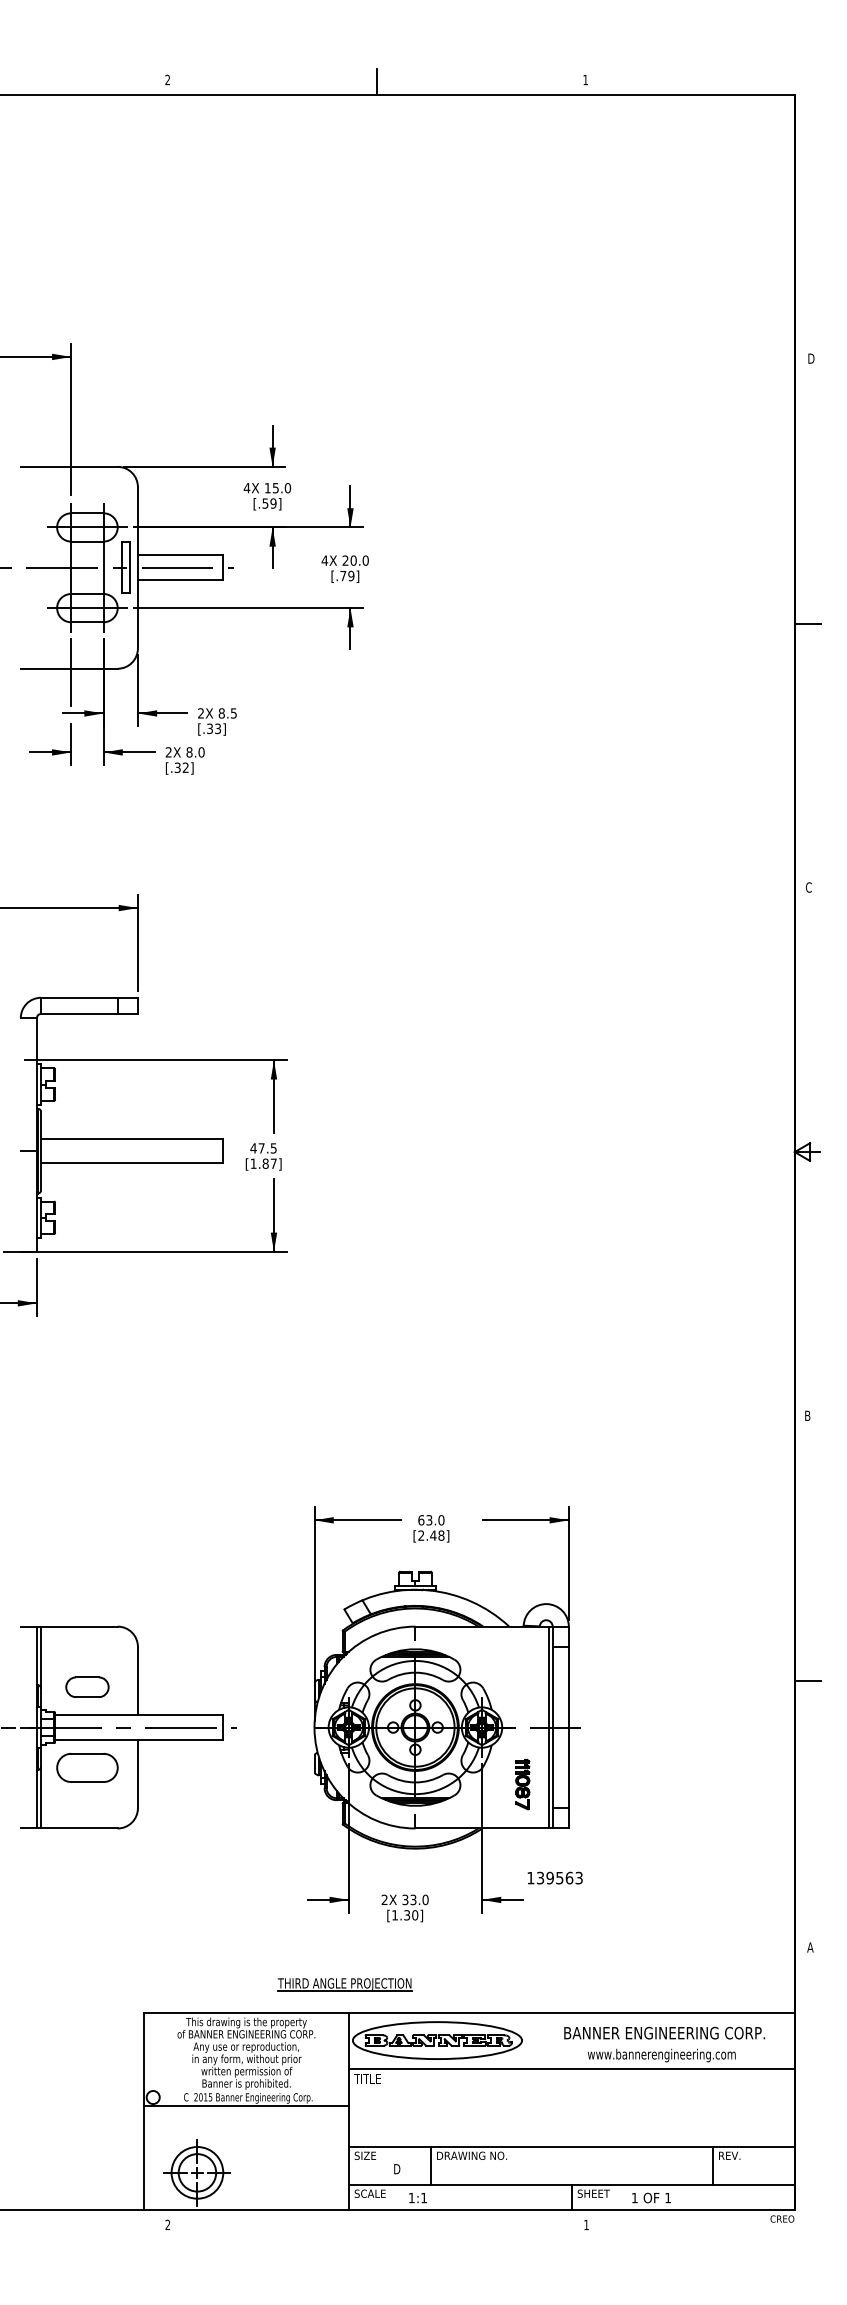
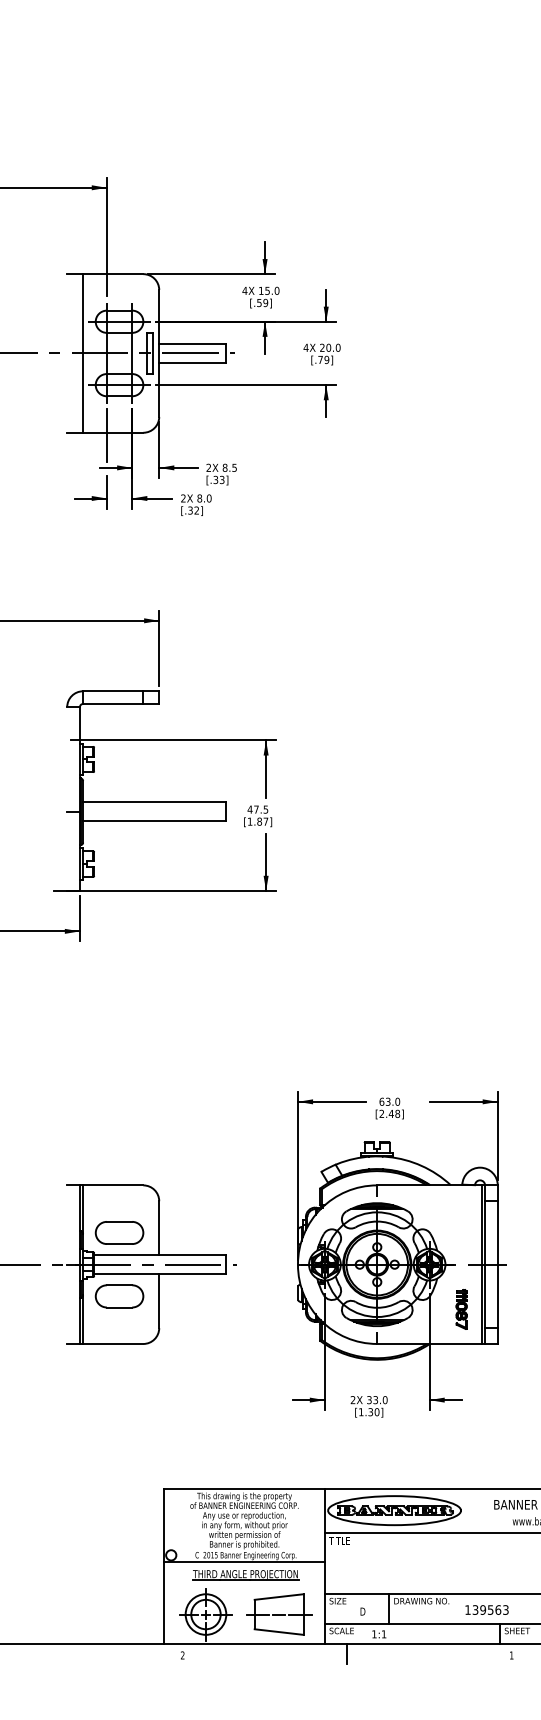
line: (41, 567) -> (83, 353), added
part: (87, 1687) -> (119, 1233), size x1.43
text: (554, 1877) -> (486, 1609), moved
part: (344, 1984) -> (245, 1574), moved
part: (290, 2172) -> (279, 1614), added
line: (376, 2222) -> (346, 1653), added

